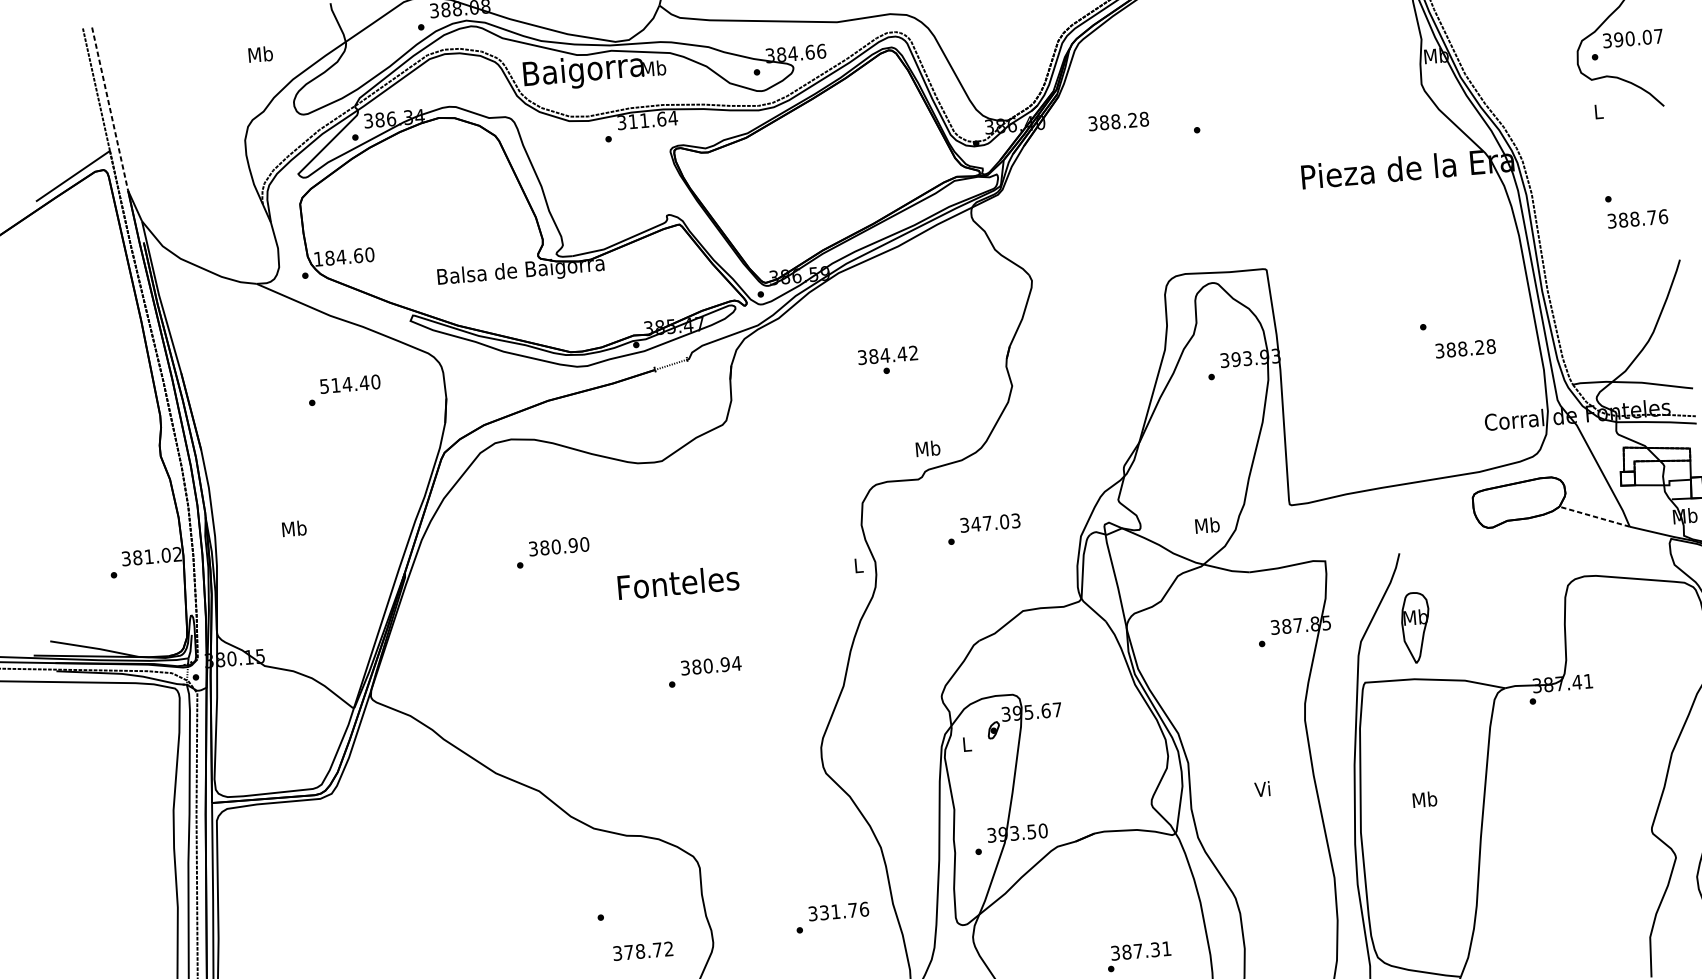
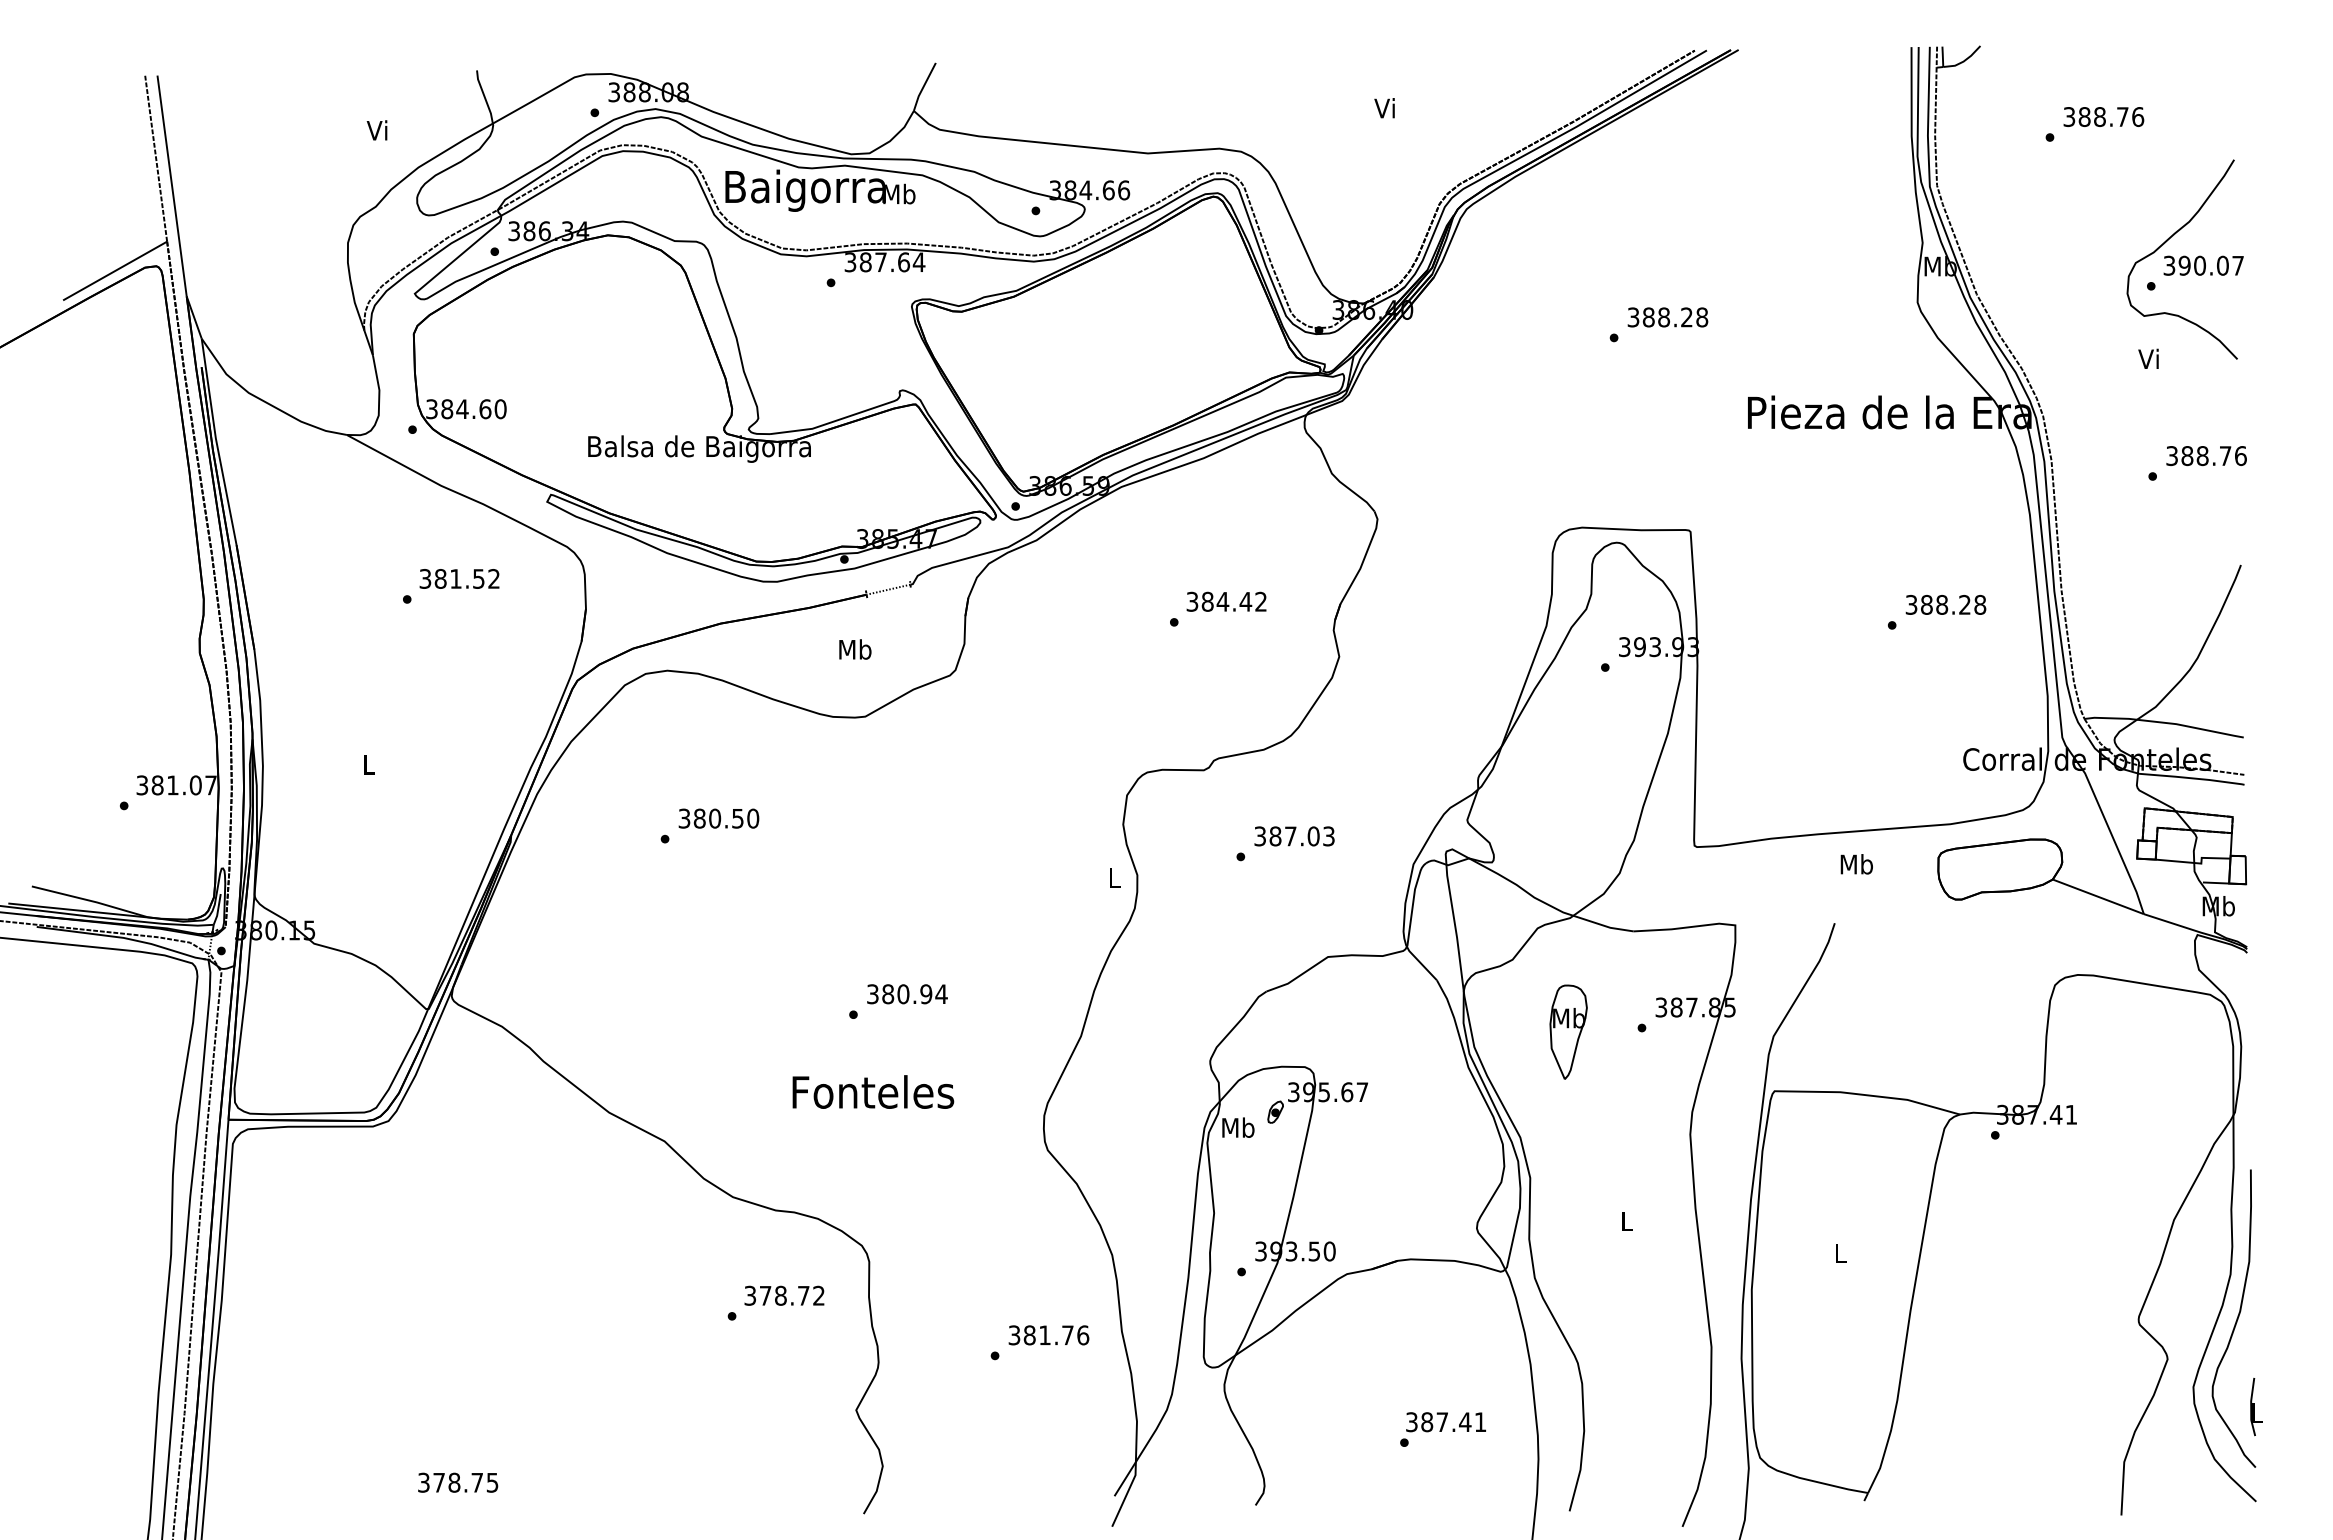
text: (260, 54) -> (378, 130), Mb -> Vi
line: (110, 109) -> (172, 186), dashed -> solid
text: (1597, 111) -> (2148, 358), L -> Vi
text: (638, 121) -> (872, 262), 311.64 -> 387.64
text: (1118, 121) -> (1667, 317), moved
text: (1637, 219) -> (2206, 456), moved
text: (318, 259) -> (431, 409), 184.60 -> 384.60
text: (1465, 348) -> (1945, 604), moved
text: (887, 355) -> (1226, 601), moved
text: (350, 383) -> (460, 578), 514.40 -> 381.52
text: (928, 448) -> (855, 649), moved
line: (1594, 516) -> (2098, 896), dashed -> solid
text: (976, 524) -> (1275, 836), 347.03 -> 387.03
text: (1207, 525) -> (1856, 864), moved
text: (294, 528) -> (369, 764), Mb -> L
text: (573, 545) -> (737, 818), 380.90 -> 380.50
text: (177, 554) -> (210, 785), 381.02 -> 381.07
text: (678, 582) -> (873, 1091), moved
part: (1416, 627) -> (1568, 1031), moved
text: (967, 744) -> (1238, 1127), L -> Mb
text: (1262, 788) -> (1625, 1220), Vi -> L
text: (1424, 799) -> (1840, 1253), Mb -> L
text: (824, 912) -> (1029, 1335), 331.76 -> 381.76
text: (1155, 949) -> (1465, 1422), 387.31 -> 387.41
text: (643, 951) -> (784, 1295), moved

